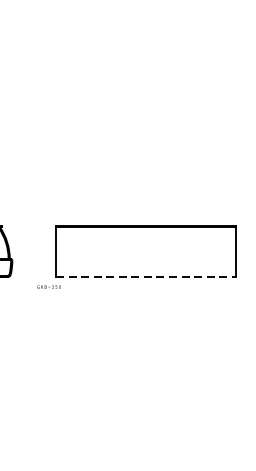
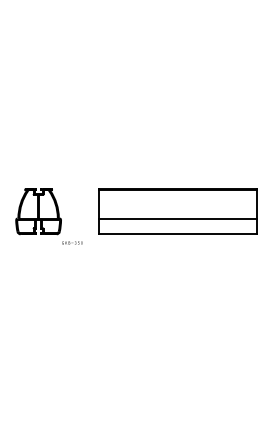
line: (145, 259) -> (177, 218), added
line: (146, 277) -> (178, 234), dashed -> solid
text: (49, 286) -> (72, 242), moved

